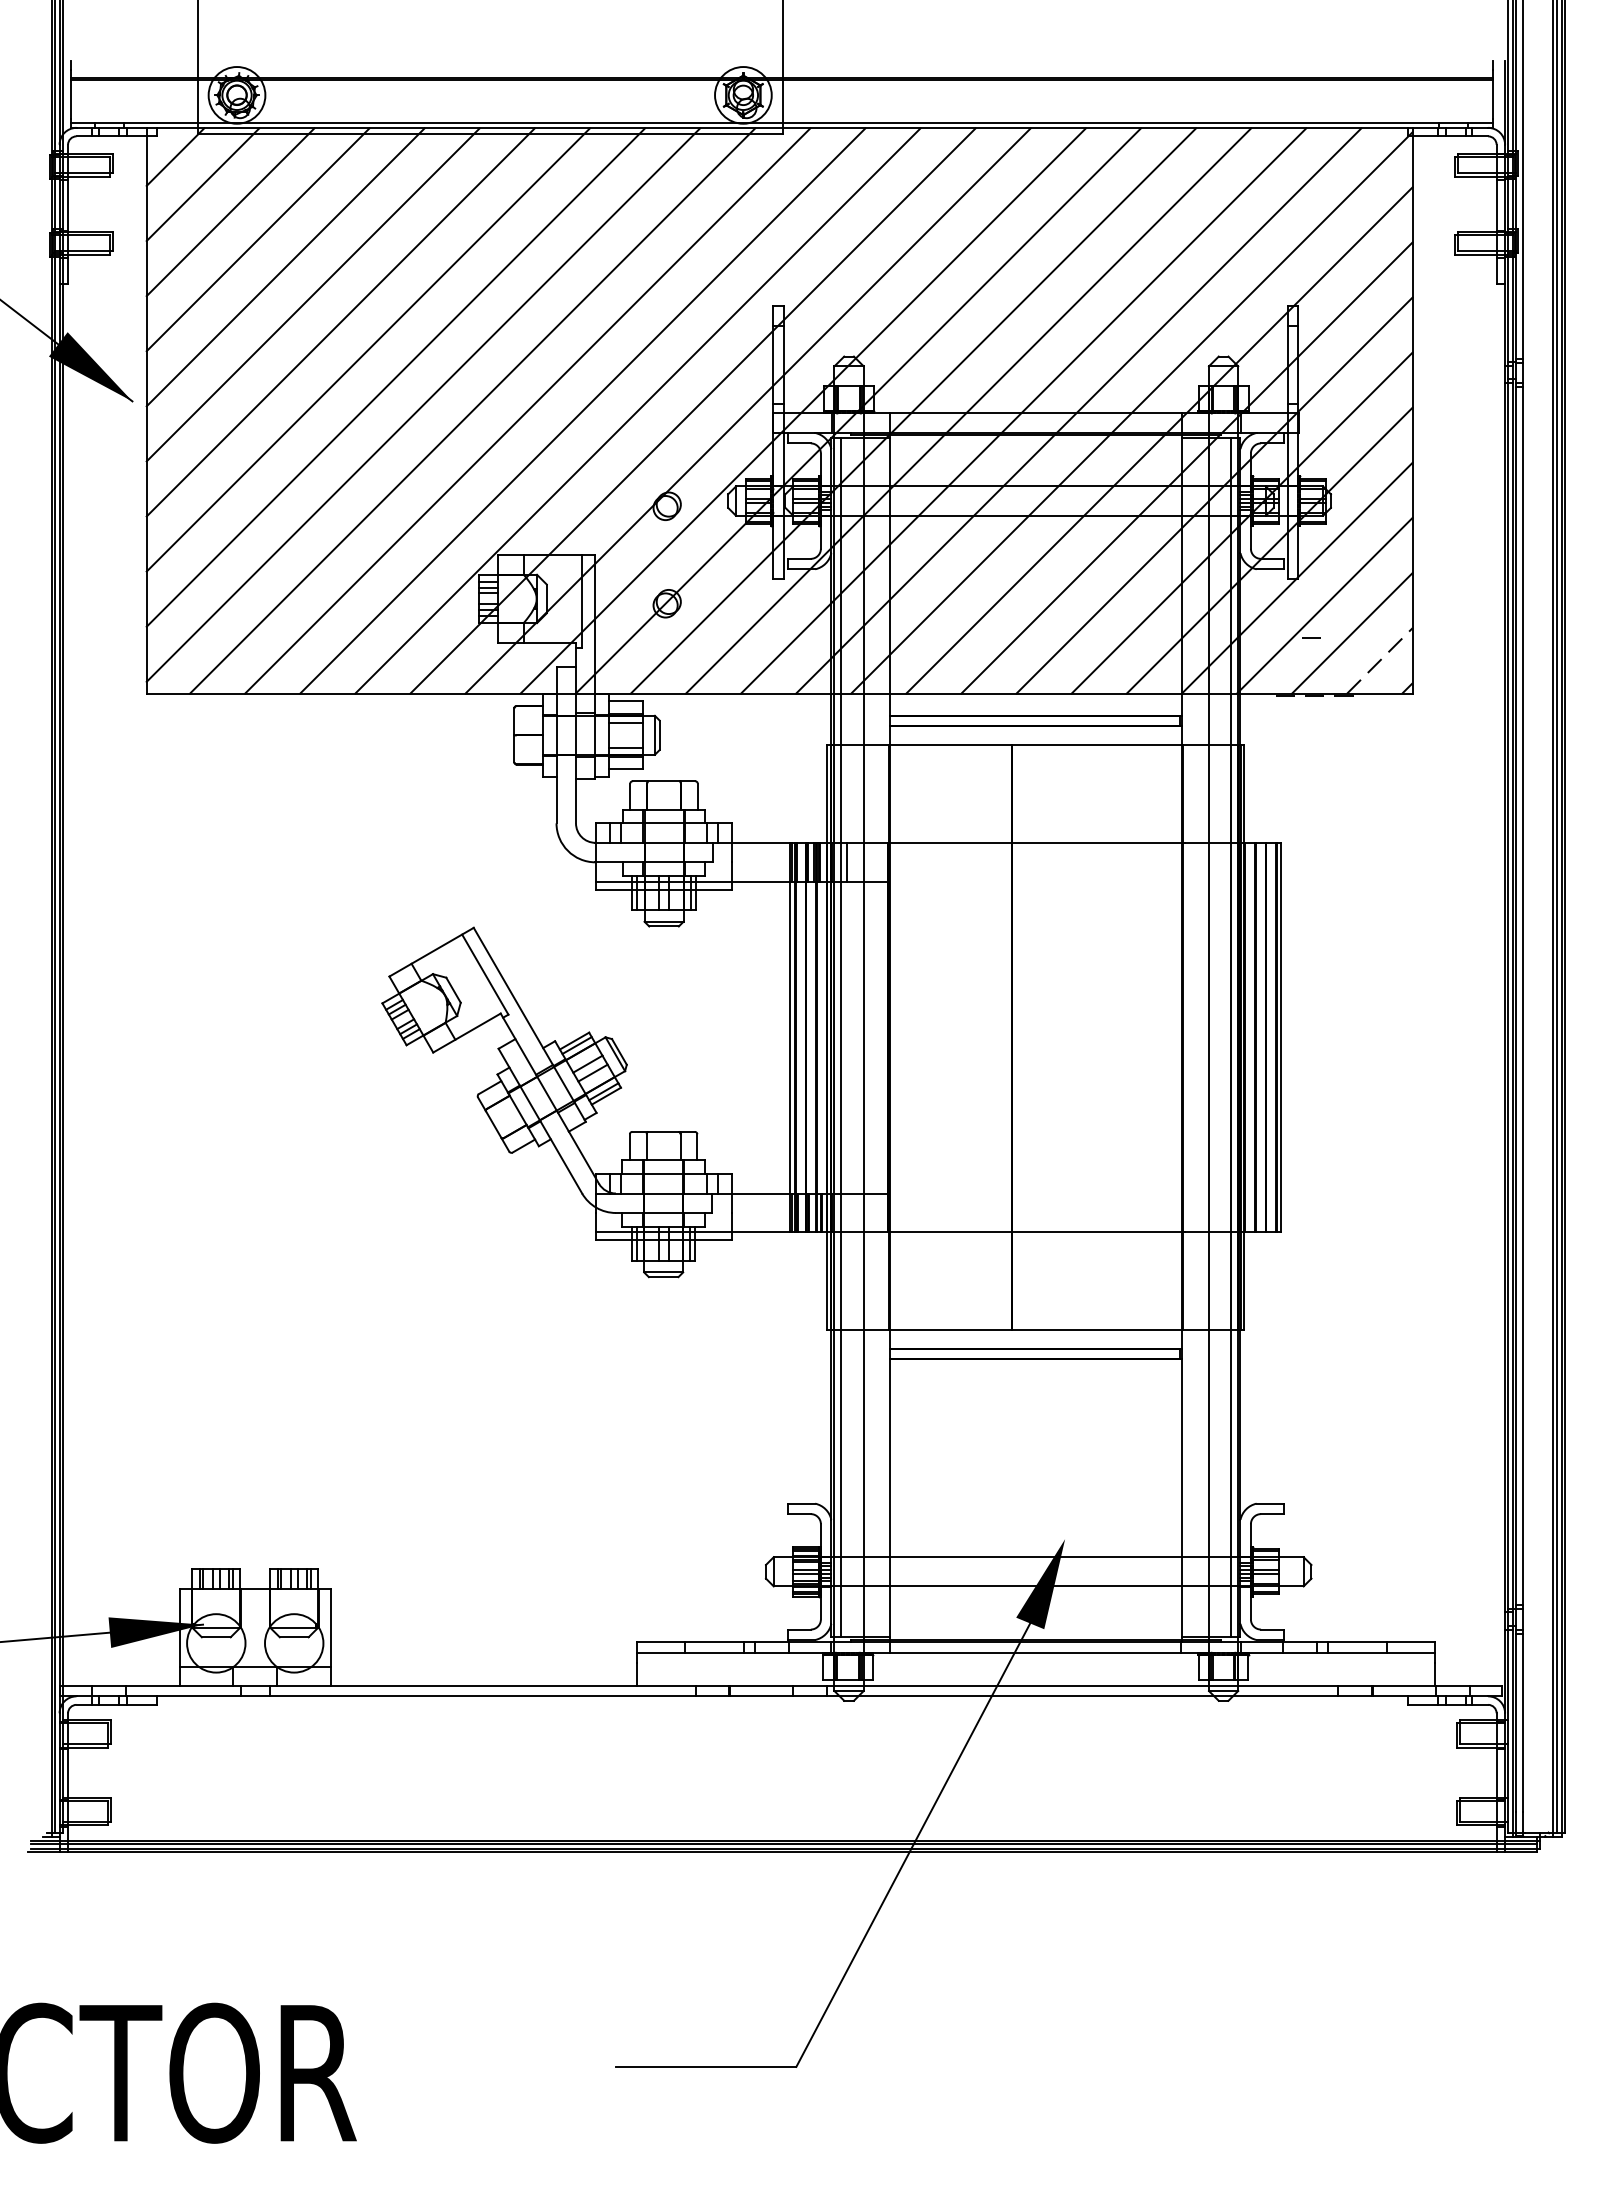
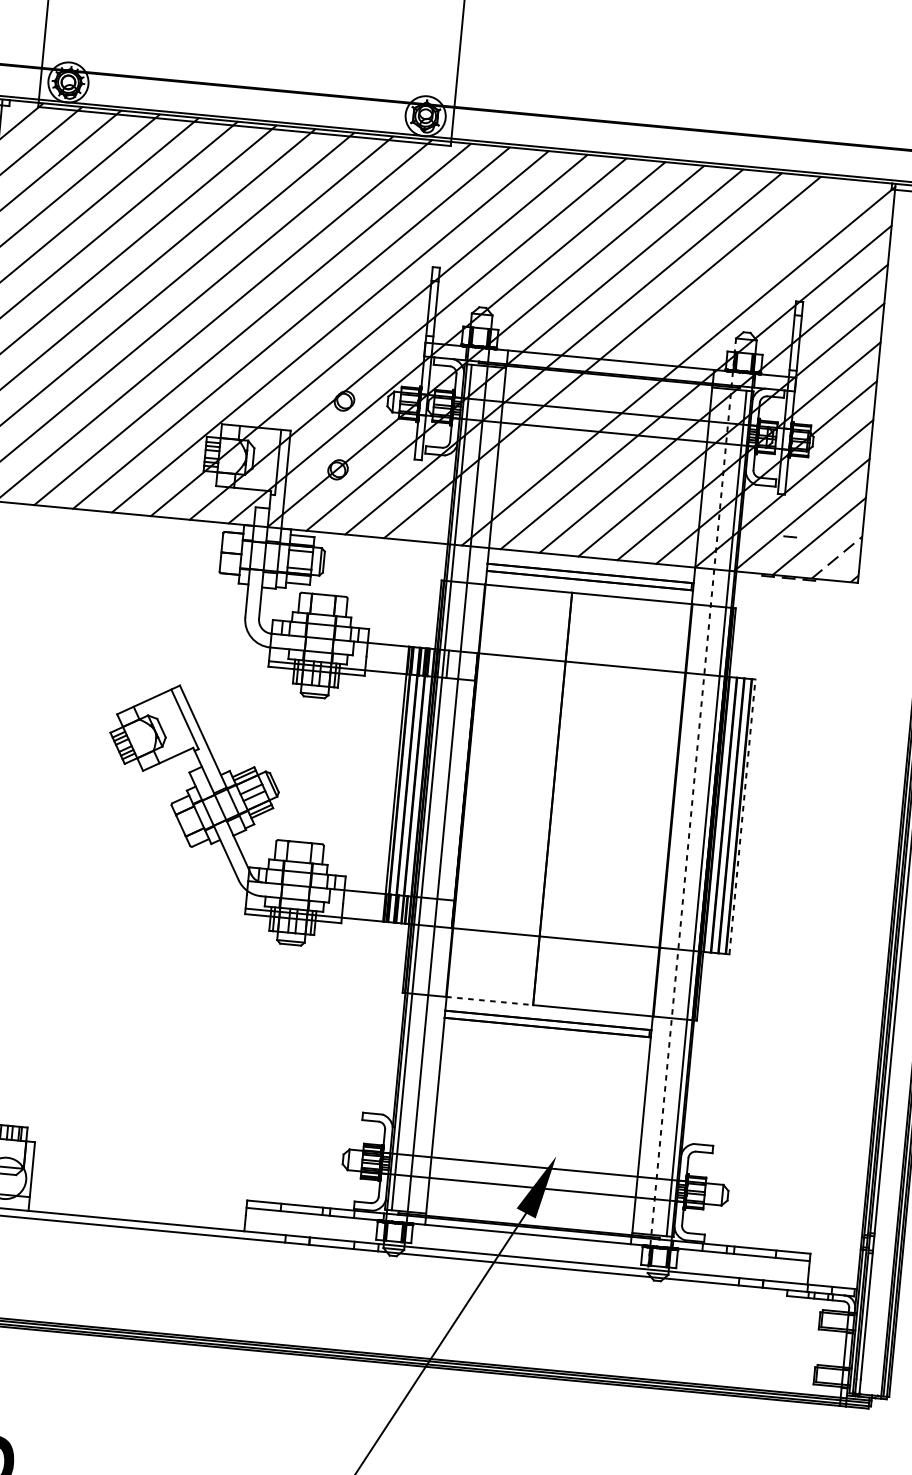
line: (1078, 410) -> (641, 360), removed
line: (1208, 1029) -> (691, 806), solid -> dashed
line: (1281, 1037) -> (742, 816), solid -> dashed
line: (950, 1329) -> (489, 1000), solid -> dashed

